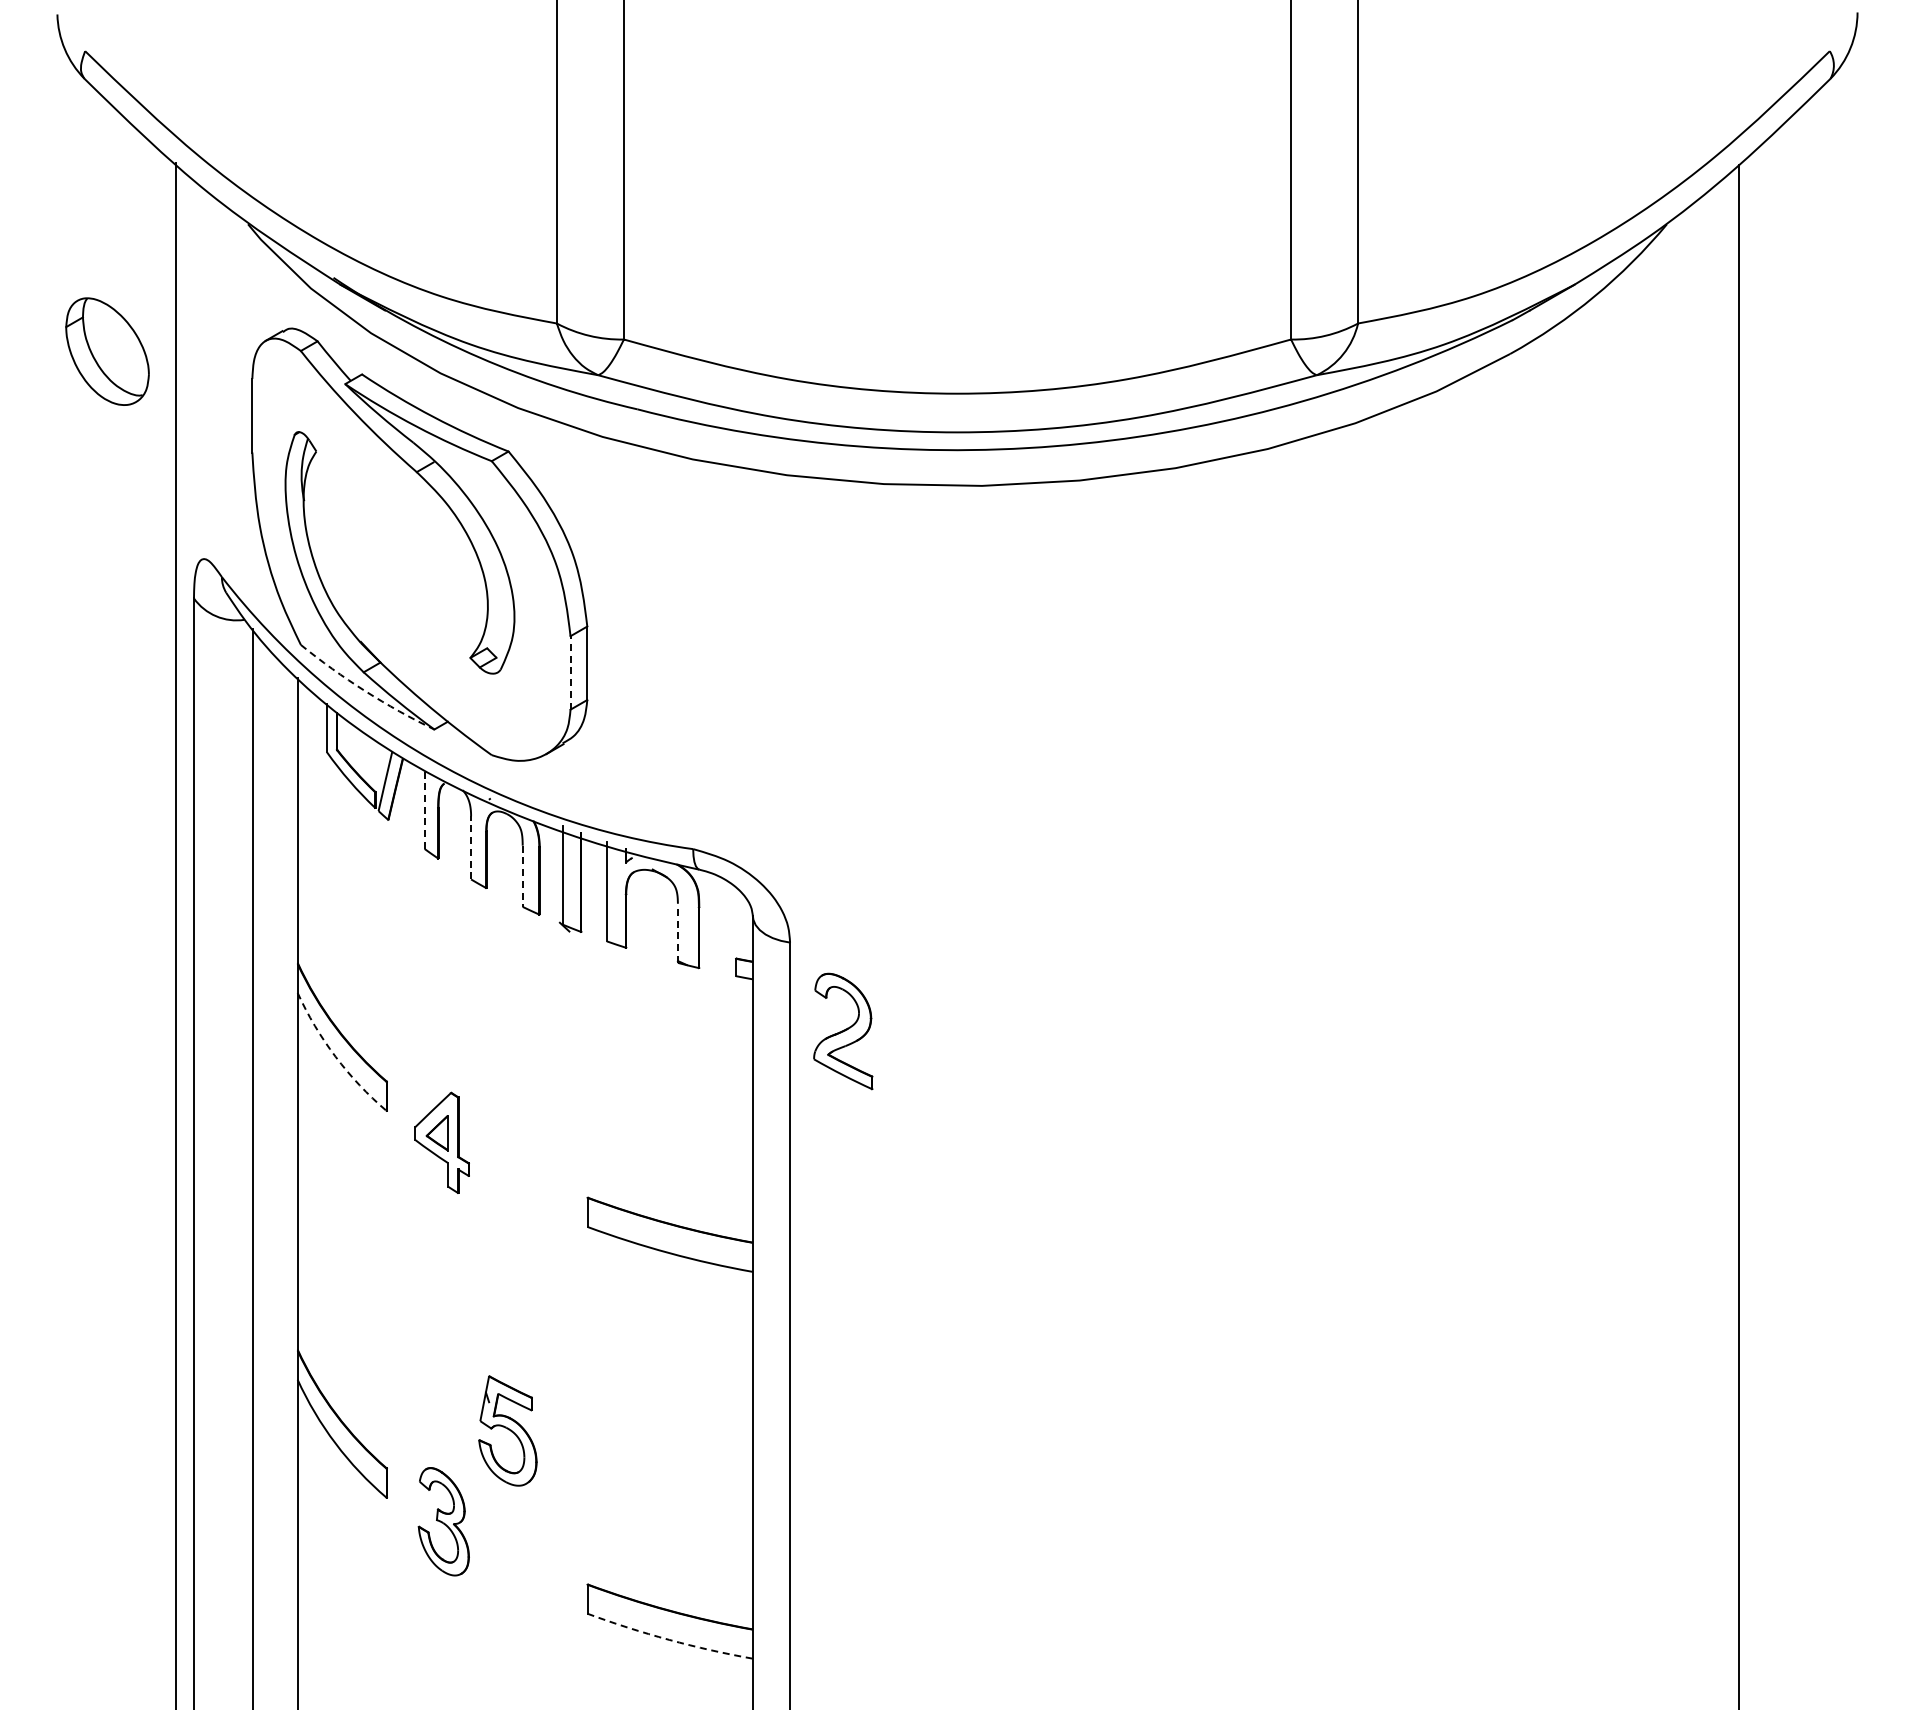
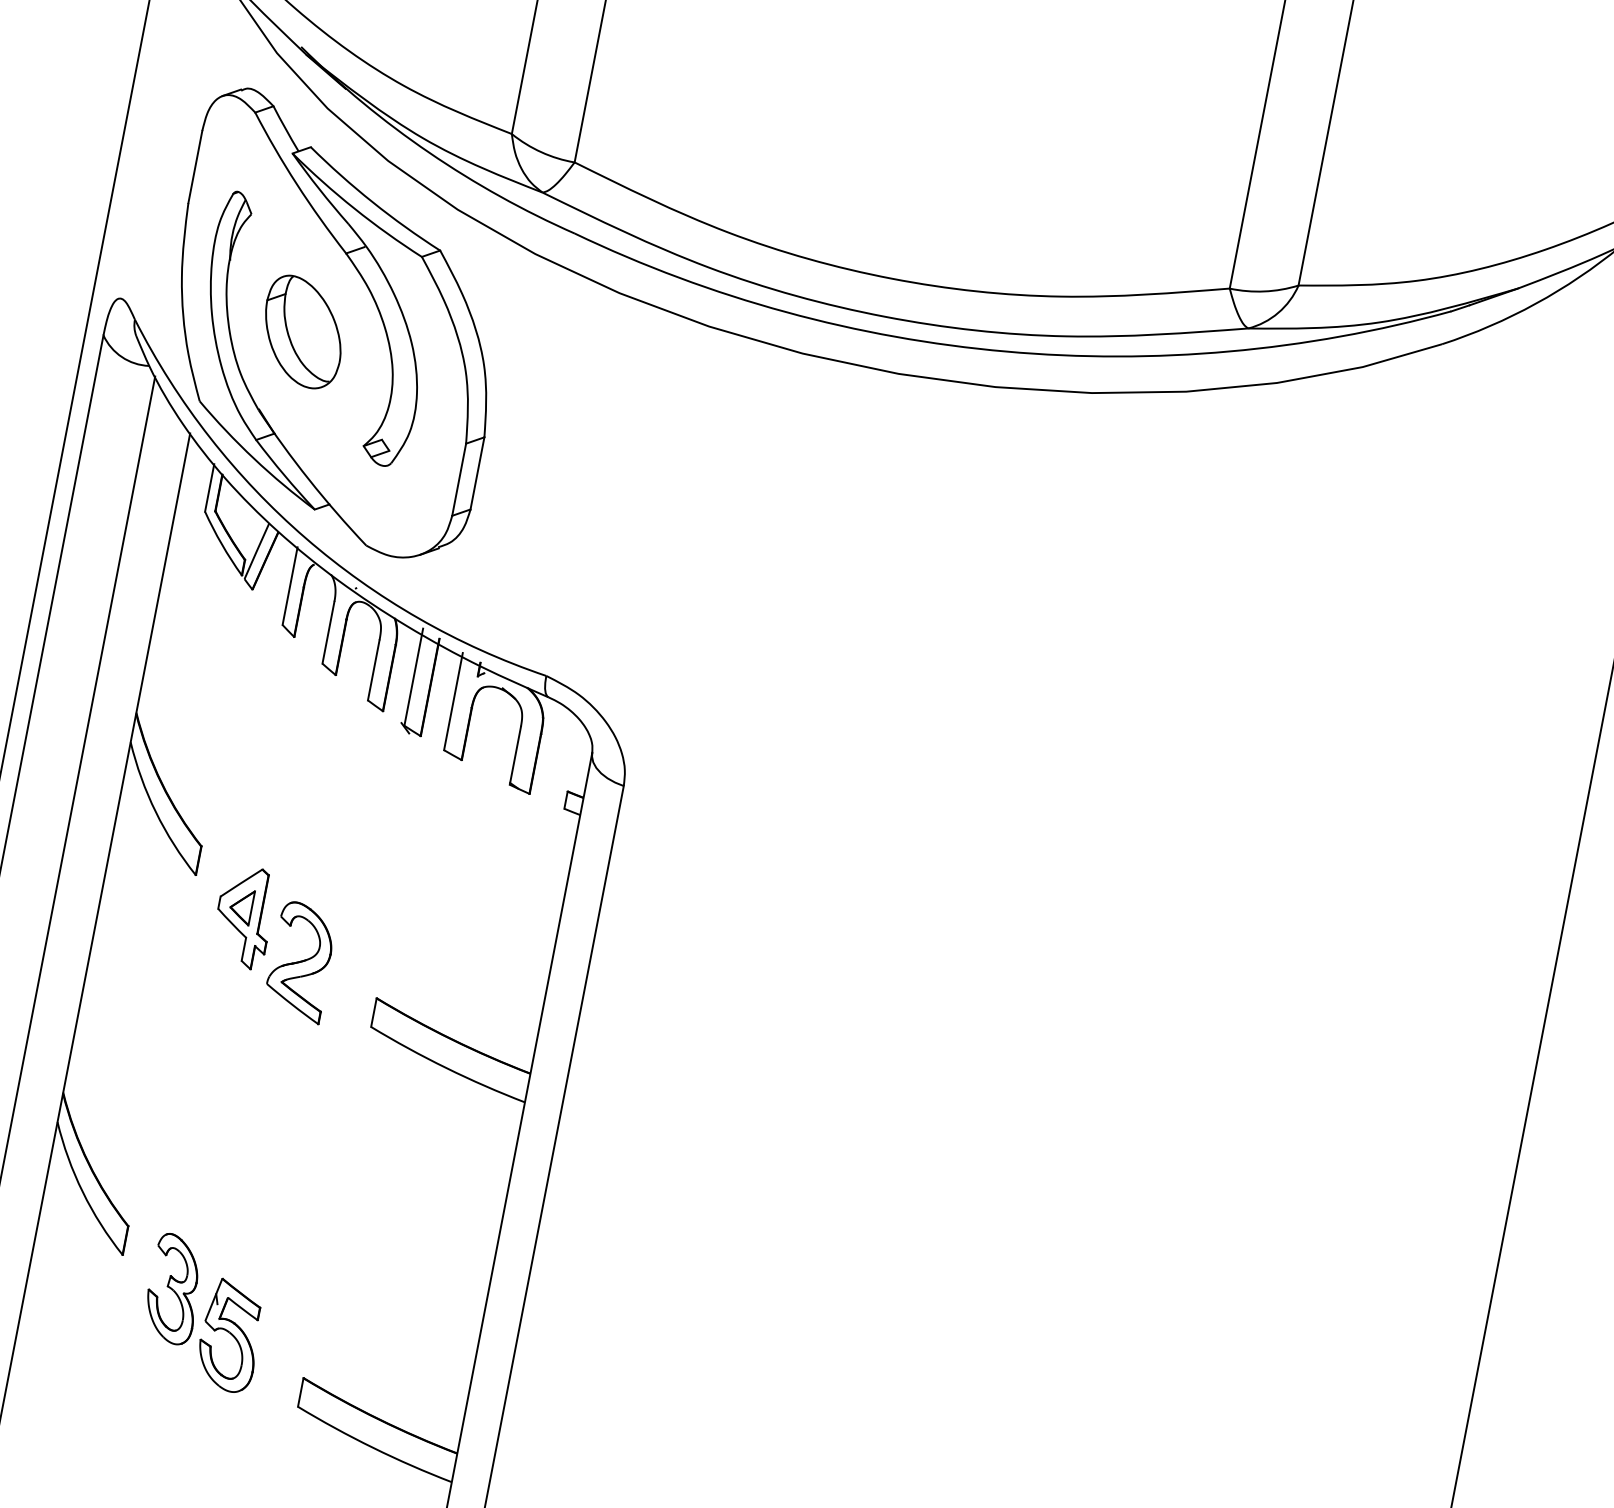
part: (107, 351) -> (303, 332), moved
line: (570, 672) -> (459, 479), dashed -> solid
arc: (365, 691) -> (254, 459), dashed -> solid
line: (424, 809) -> (289, 586), dashed -> solid
line: (471, 847) -> (328, 632), dashed -> solid
line: (522, 876) -> (373, 670), dashed -> solid
line: (677, 933) -> (514, 755), dashed -> solid
part: (843, 1031) -> (301, 962), moved
arc: (335, 1056) -> (155, 811), dashed -> solid
part: (507, 1430) -> (230, 1335), moved
arc: (669, 1639) -> (373, 1447), dashed -> solid

